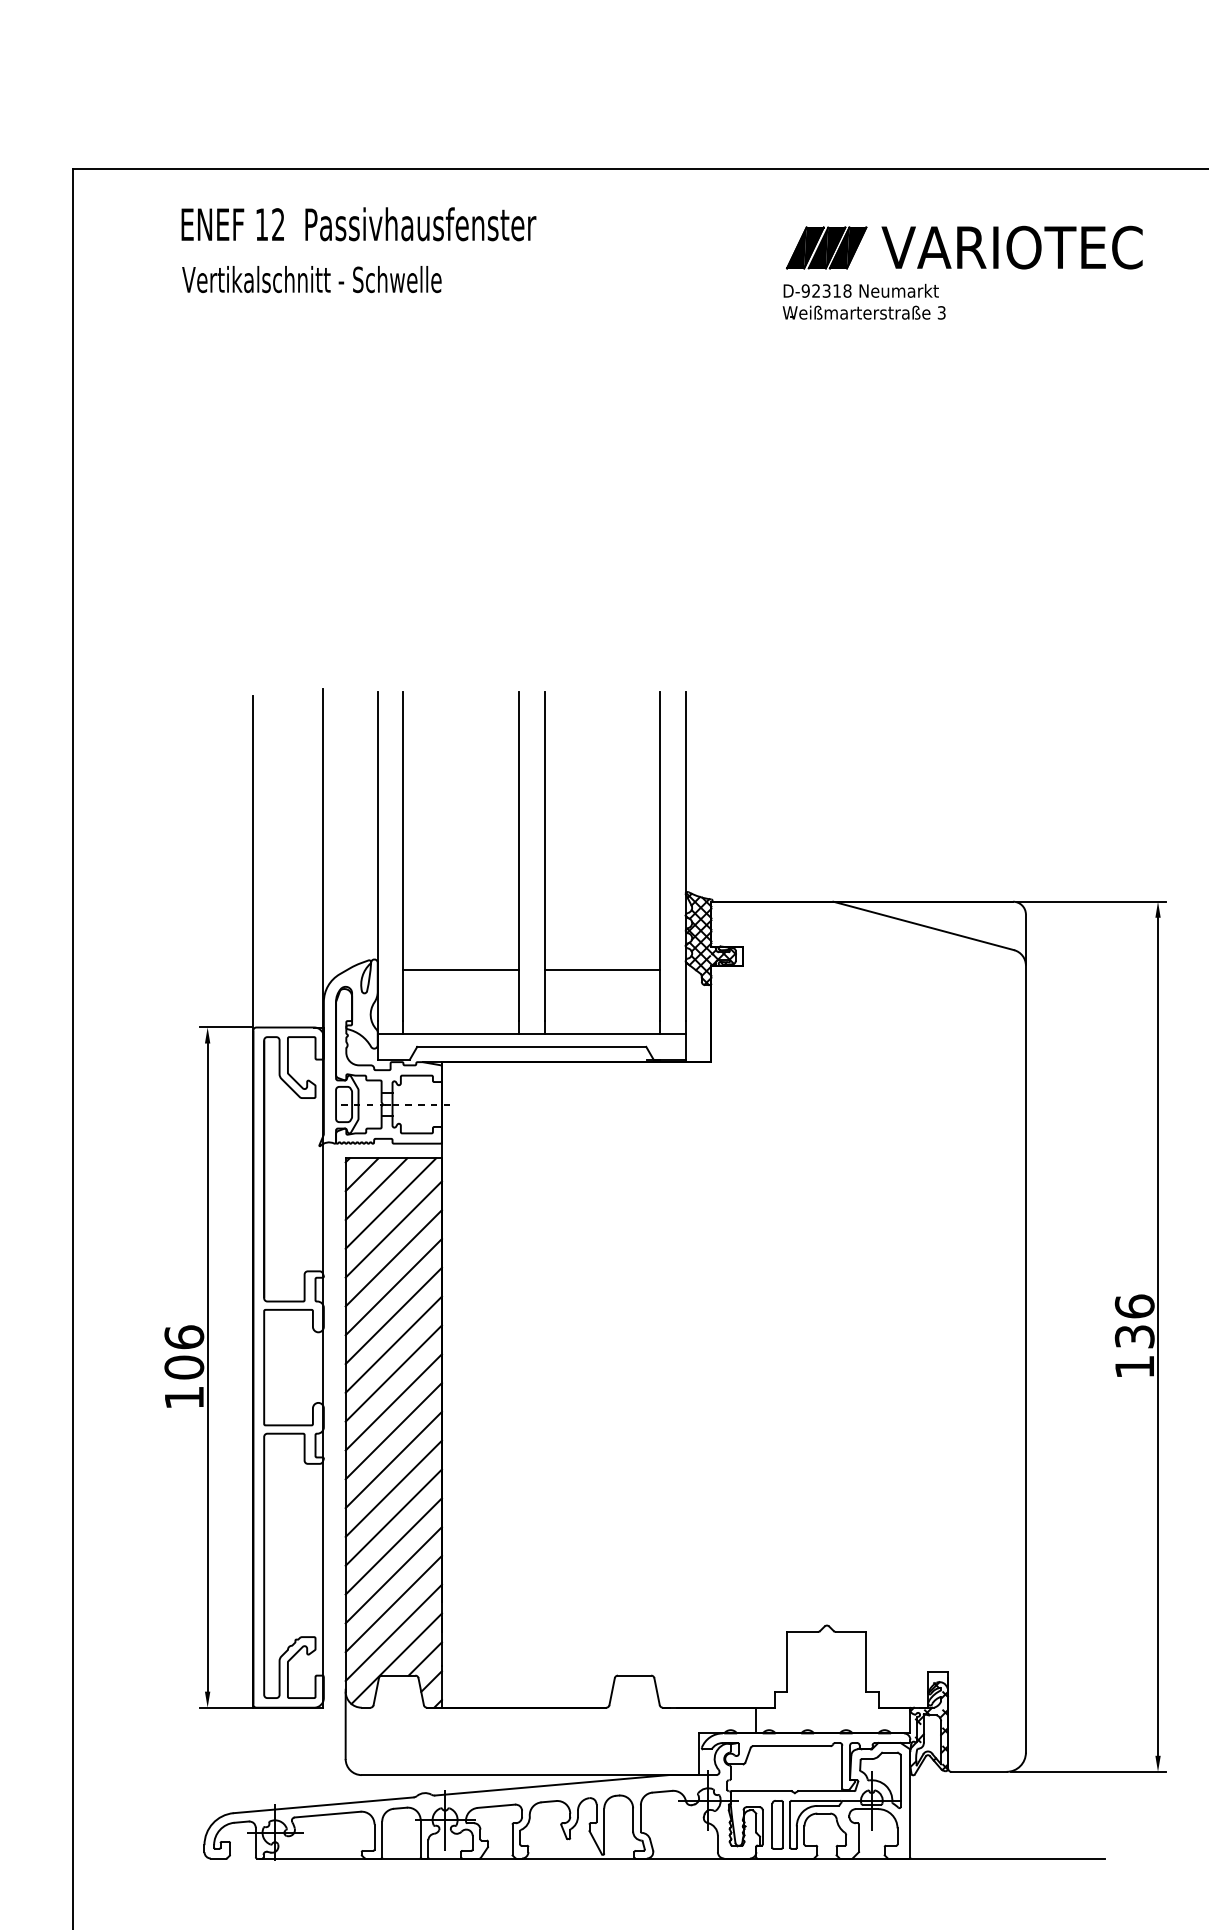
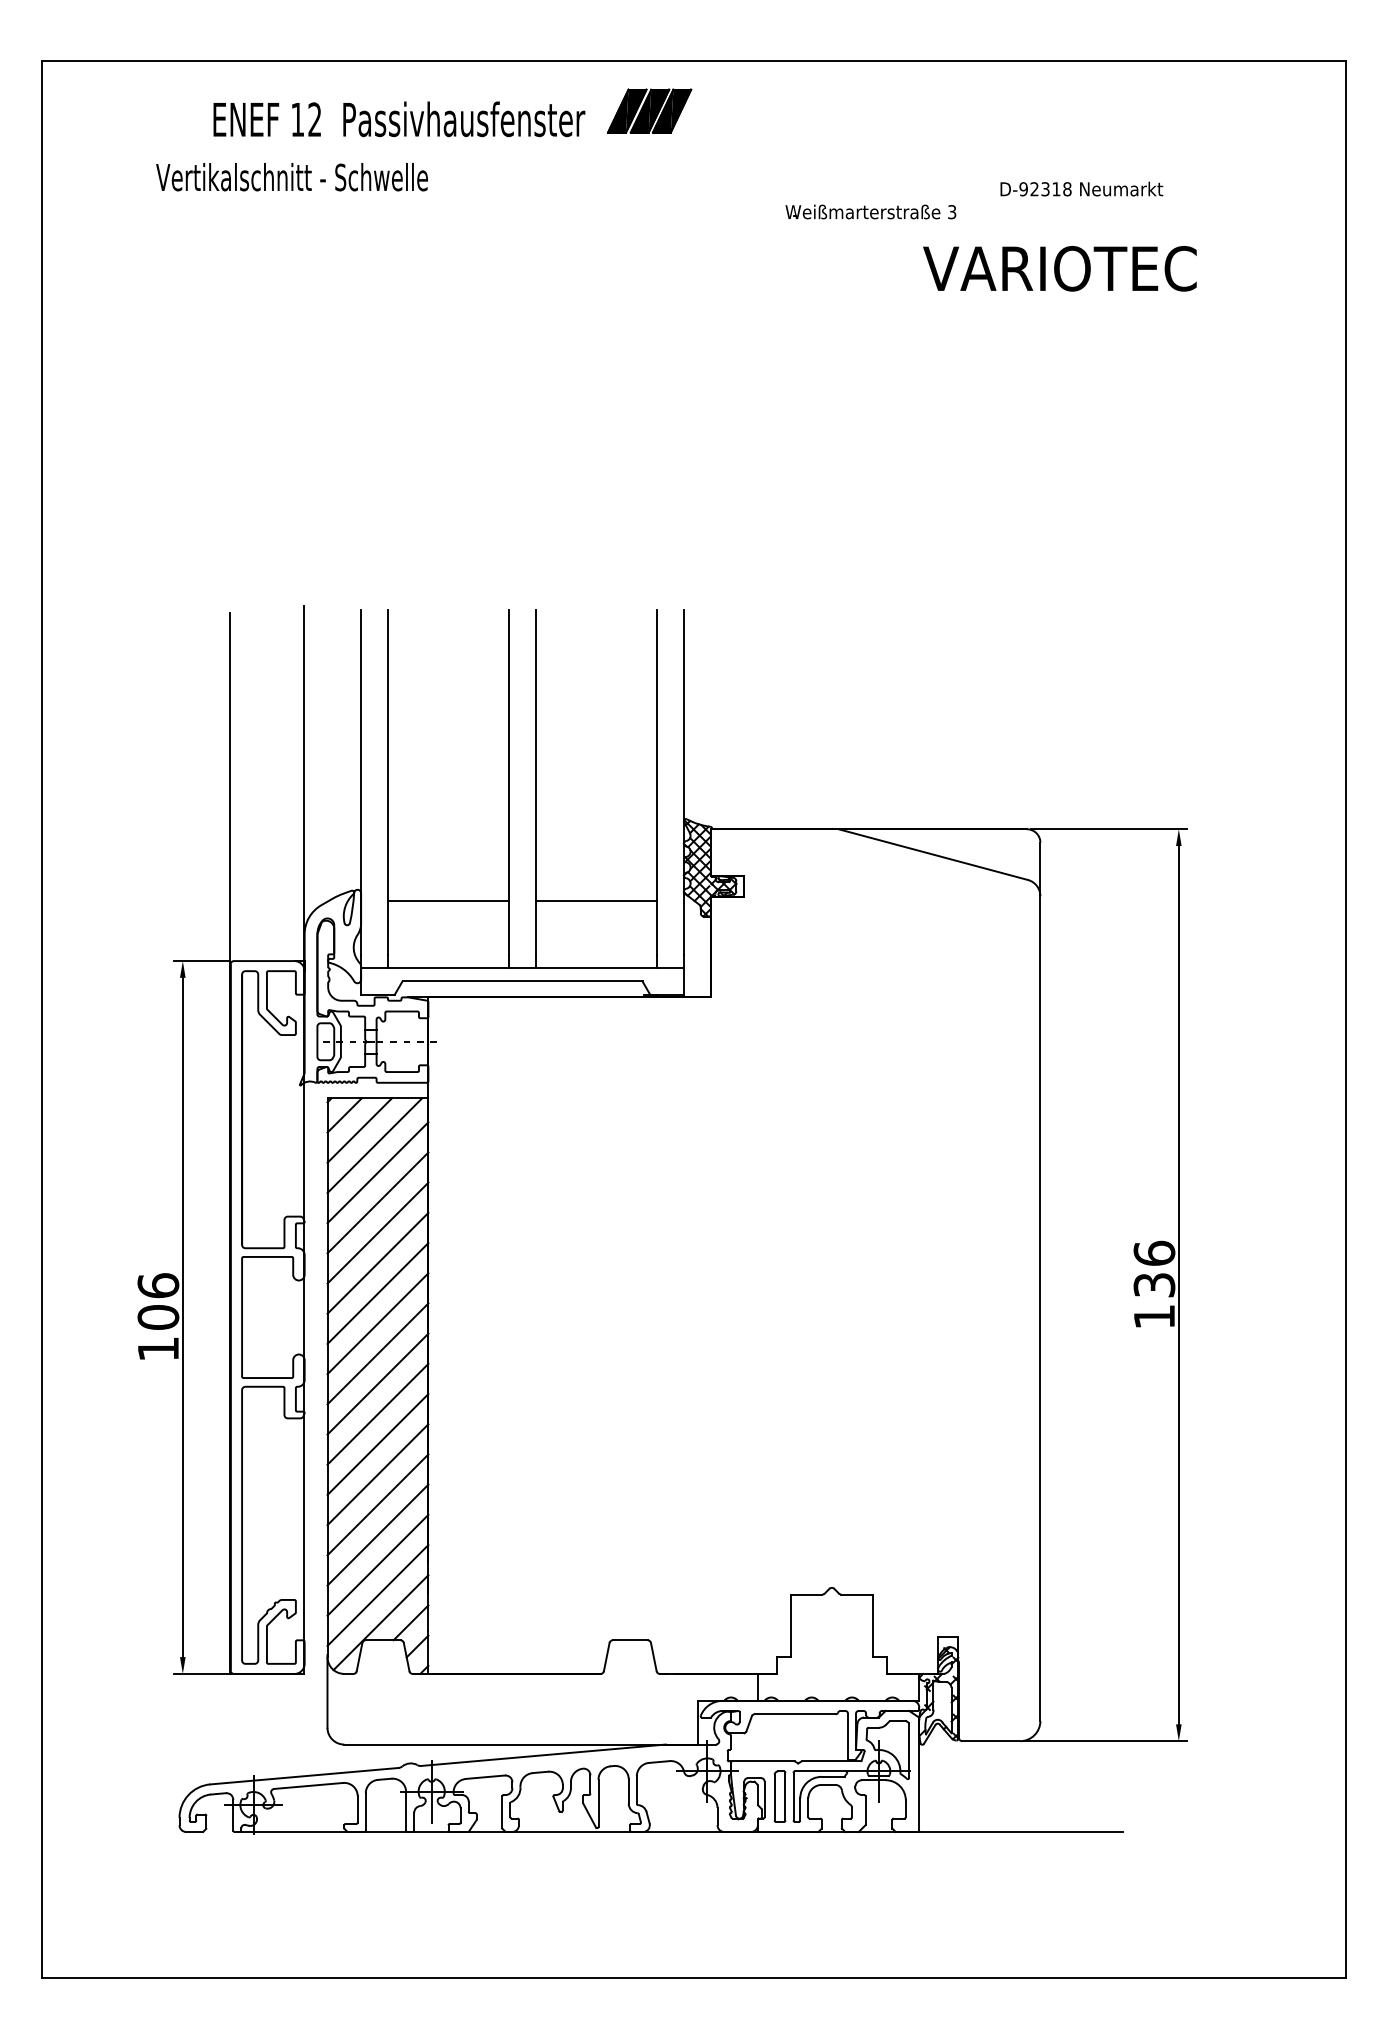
text: (359, 224) -> (399, 119), moved
part: (826, 247) -> (649, 110), moved
text: (1011, 247) -> (1059, 268), moved
text: (860, 290) -> (1081, 188), moved

